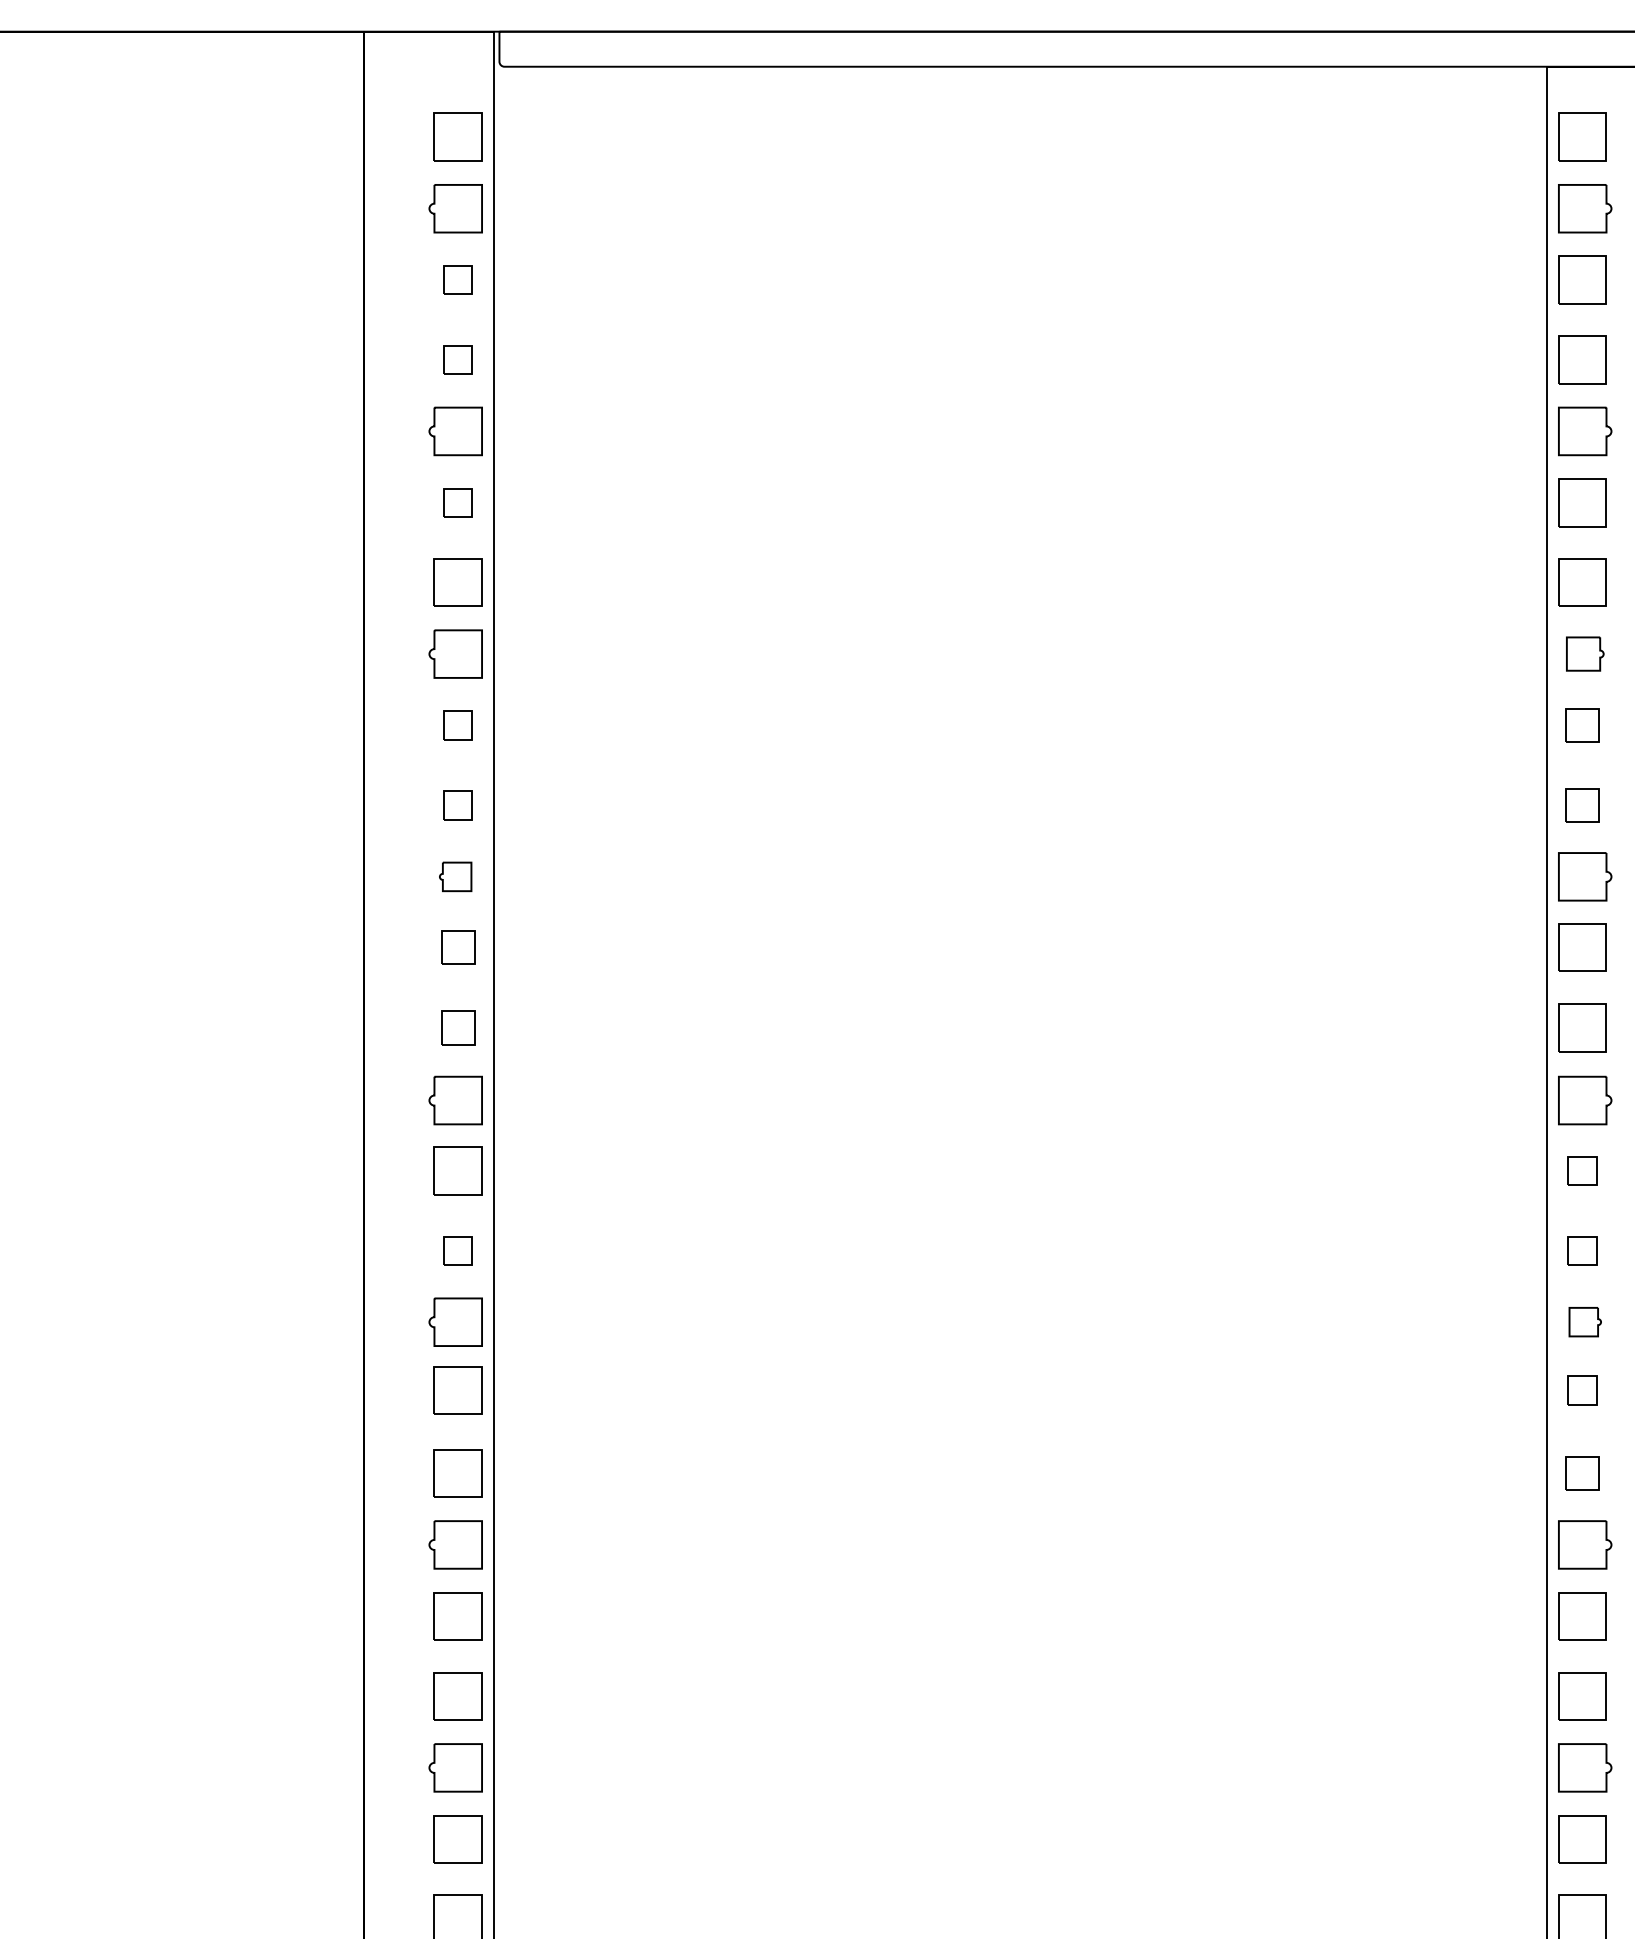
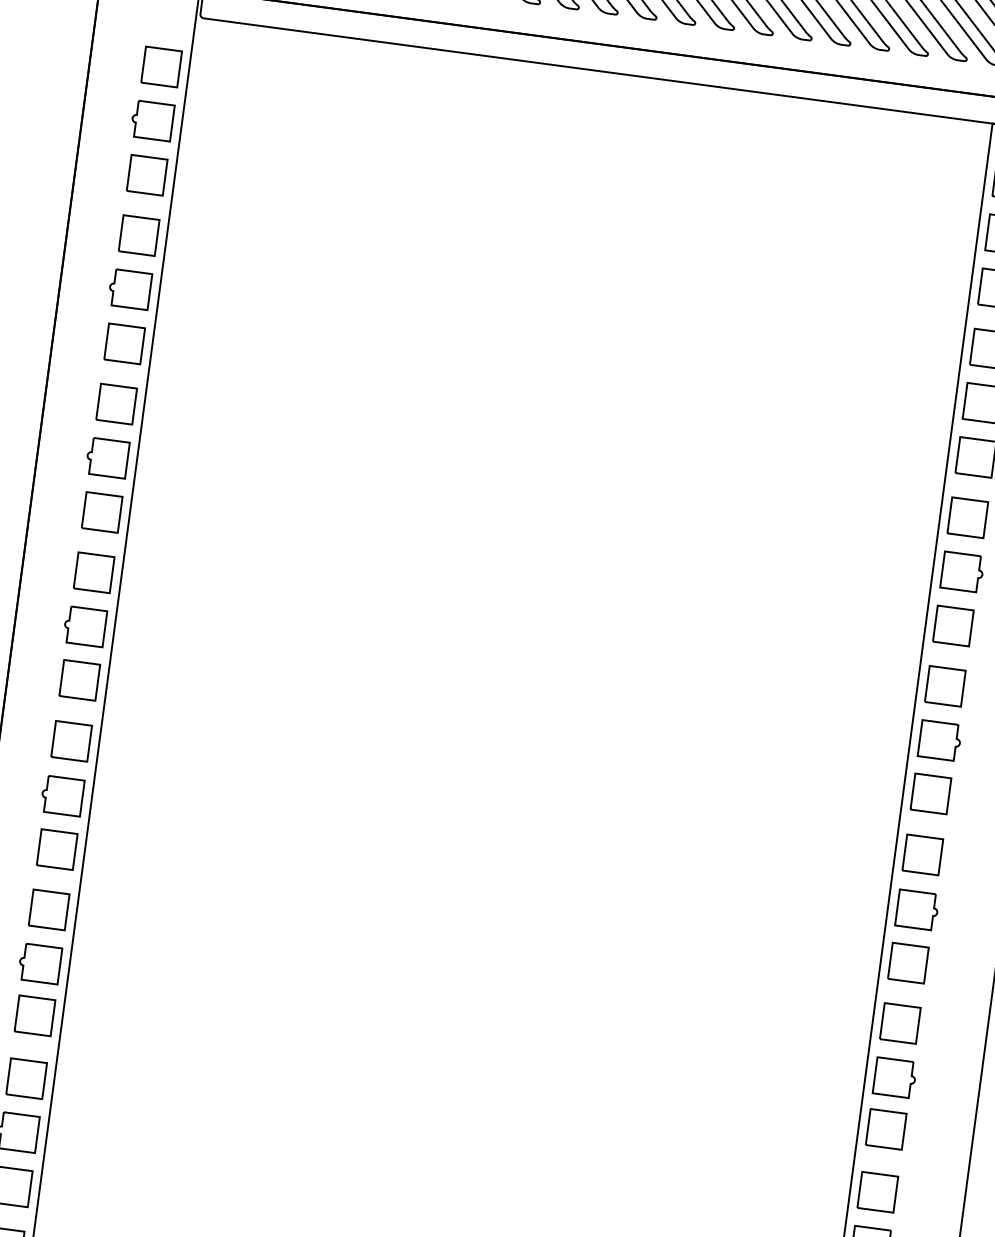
part: (457, 279) -> (146, 174), size x1.67
part: (457, 359) -> (138, 235), size x1.67
part: (457, 502) -> (124, 343), size x1.67
part: (1585, 653) -> (962, 571), size x1.43
part: (457, 725) -> (101, 512), size x1.67
part: (1582, 725) -> (953, 625), size x1.43
part: (457, 805) -> (93, 572), size x1.67
part: (1582, 805) -> (945, 686), size x1.43
part: (455, 876) -> (84, 626), size x1.67
part: (457, 947) -> (79, 680), size x1.43
part: (457, 1027) -> (71, 740), size x1.43
part: (1582, 1170) -> (908, 962), size x1.67
part: (457, 1250) -> (48, 909), size x1.67
part: (1582, 1250) -> (900, 1023), size x1.67
part: (1585, 1321) -> (895, 1077), size x1.67
part: (1582, 1390) -> (886, 1129), size x1.67
part: (1582, 1473) -> (877, 1192), size x1.43

